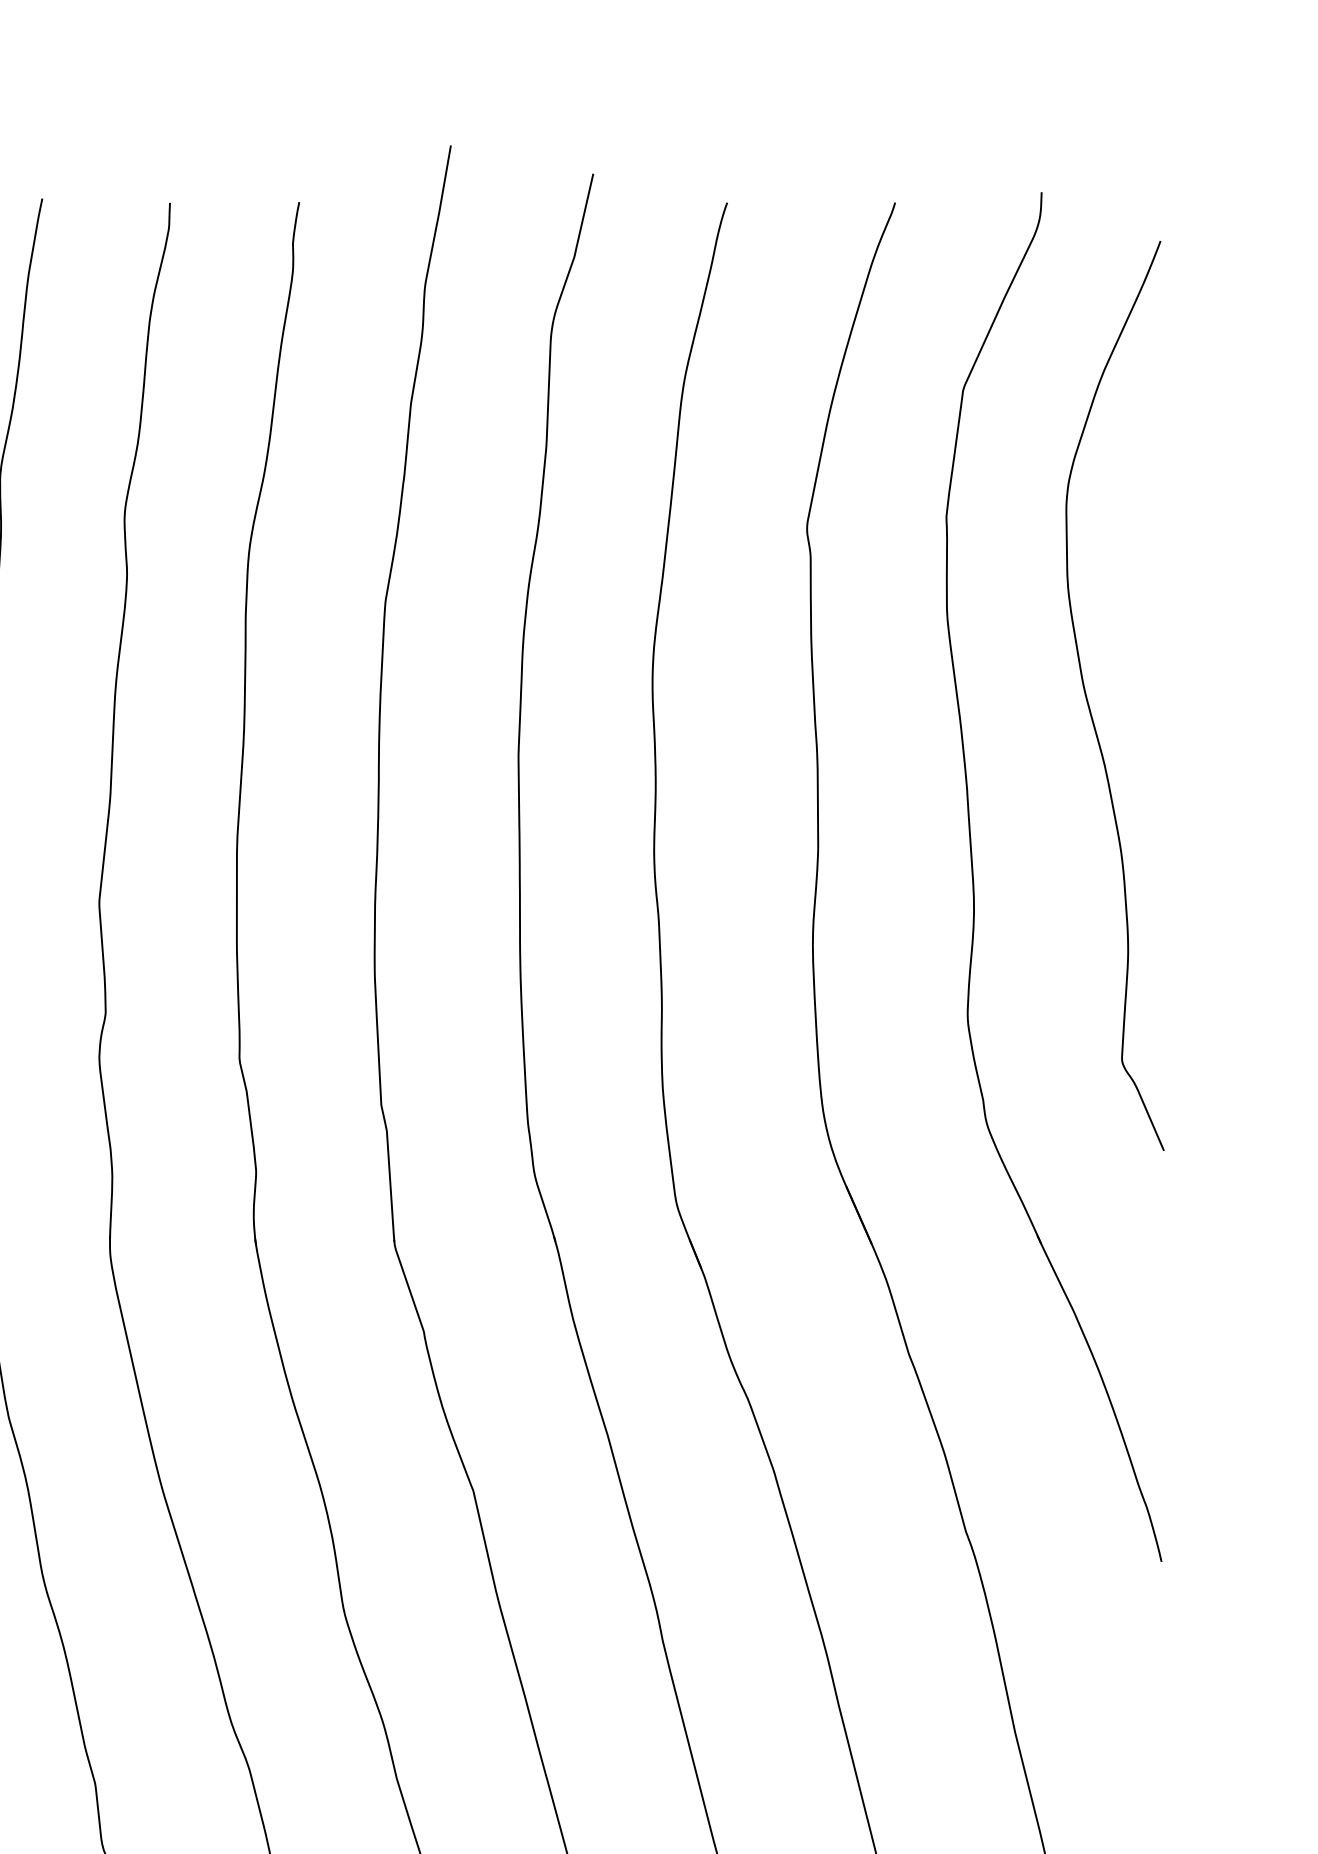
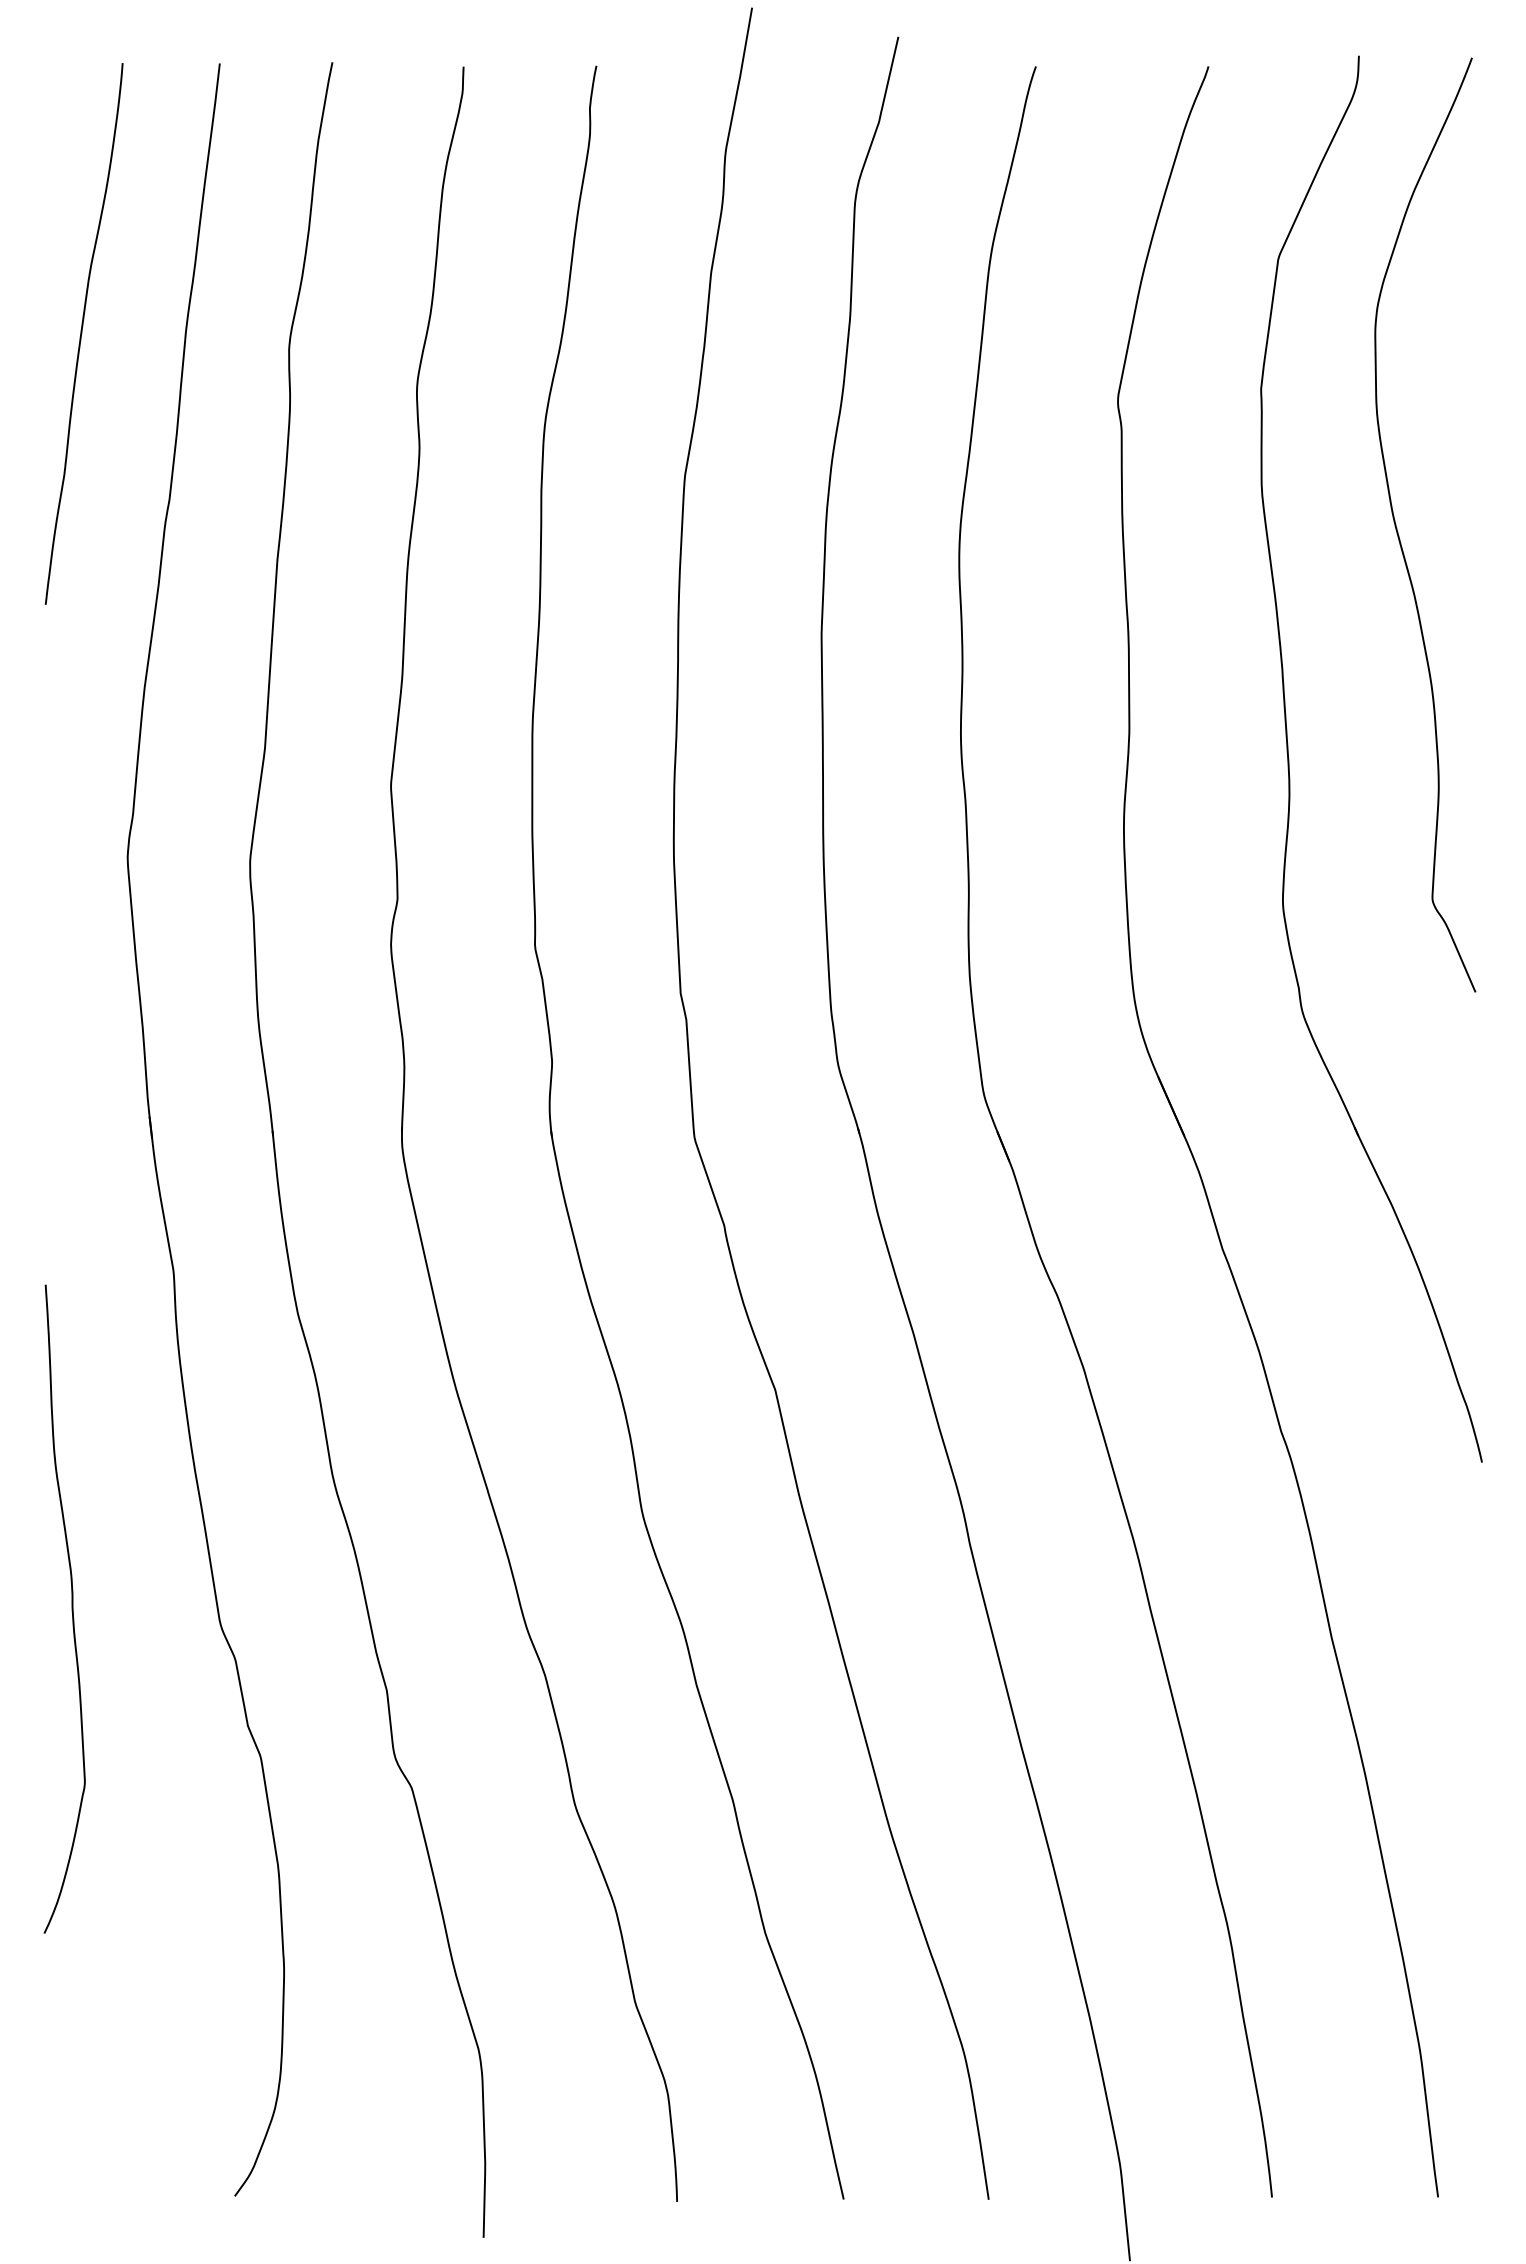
curve: (1088, 703) -> (1398, 532), moved

